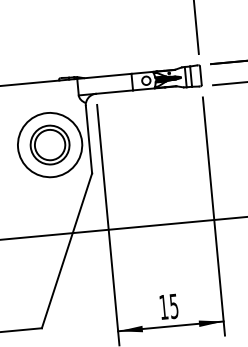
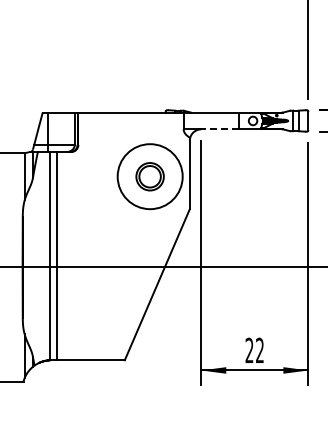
line: (115, 92) -> (220, 129), solid -> dashed
part: (49, 144) -> (149, 176), size x0.7
text: (168, 306) -> (254, 350), 15 -> 22

